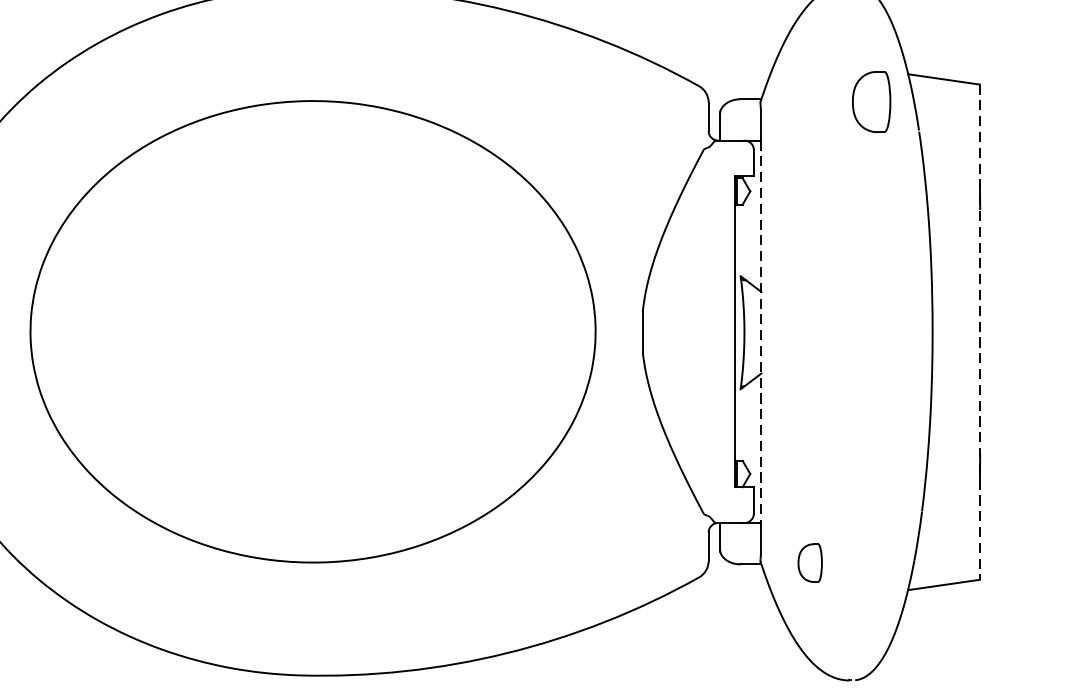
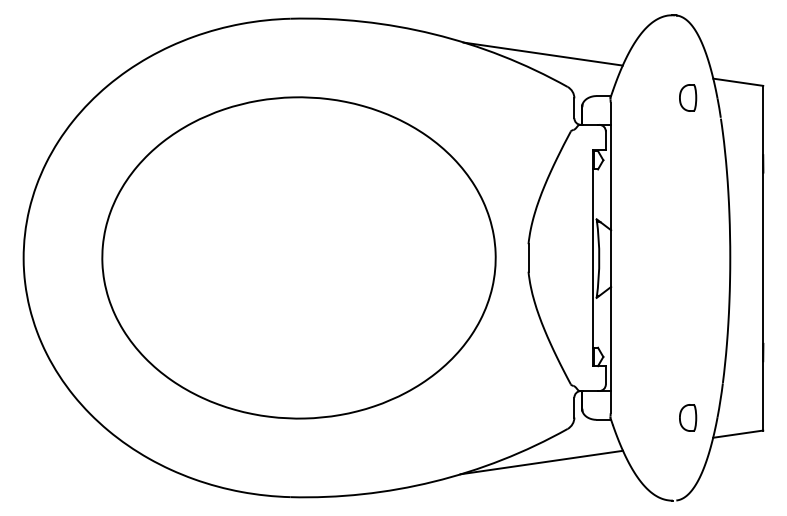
line: (662, 38) -> (542, 53), added
part: (872, 101) -> (688, 97), size x0.62
line: (761, 332) -> (611, 258), dashed -> solid
line: (980, 332) -> (763, 258), dashed -> solid
part: (810, 562) -> (688, 417), moved
line: (661, 625) -> (541, 462), added

